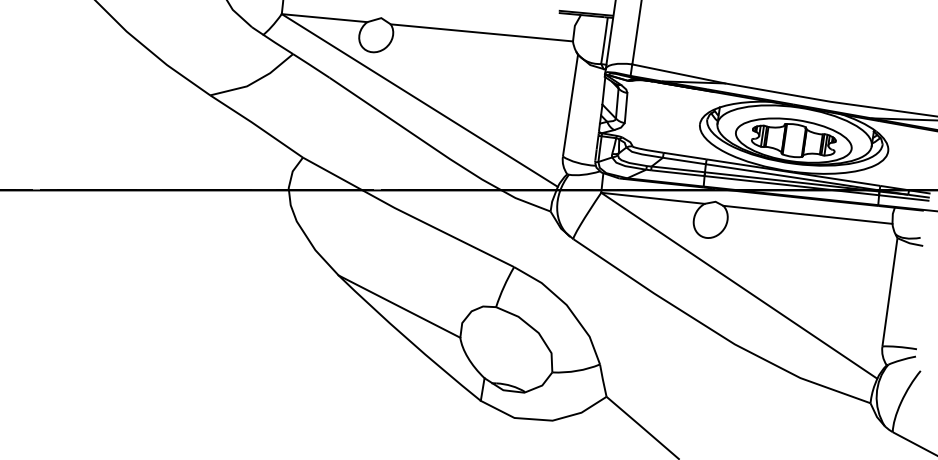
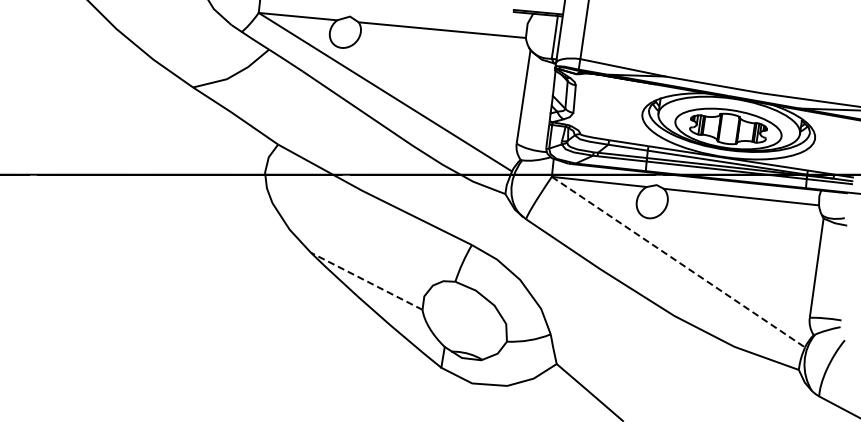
line: (739, 286) -> (678, 262), solid -> dashed
line: (399, 306) -> (366, 281), solid -> dashed

